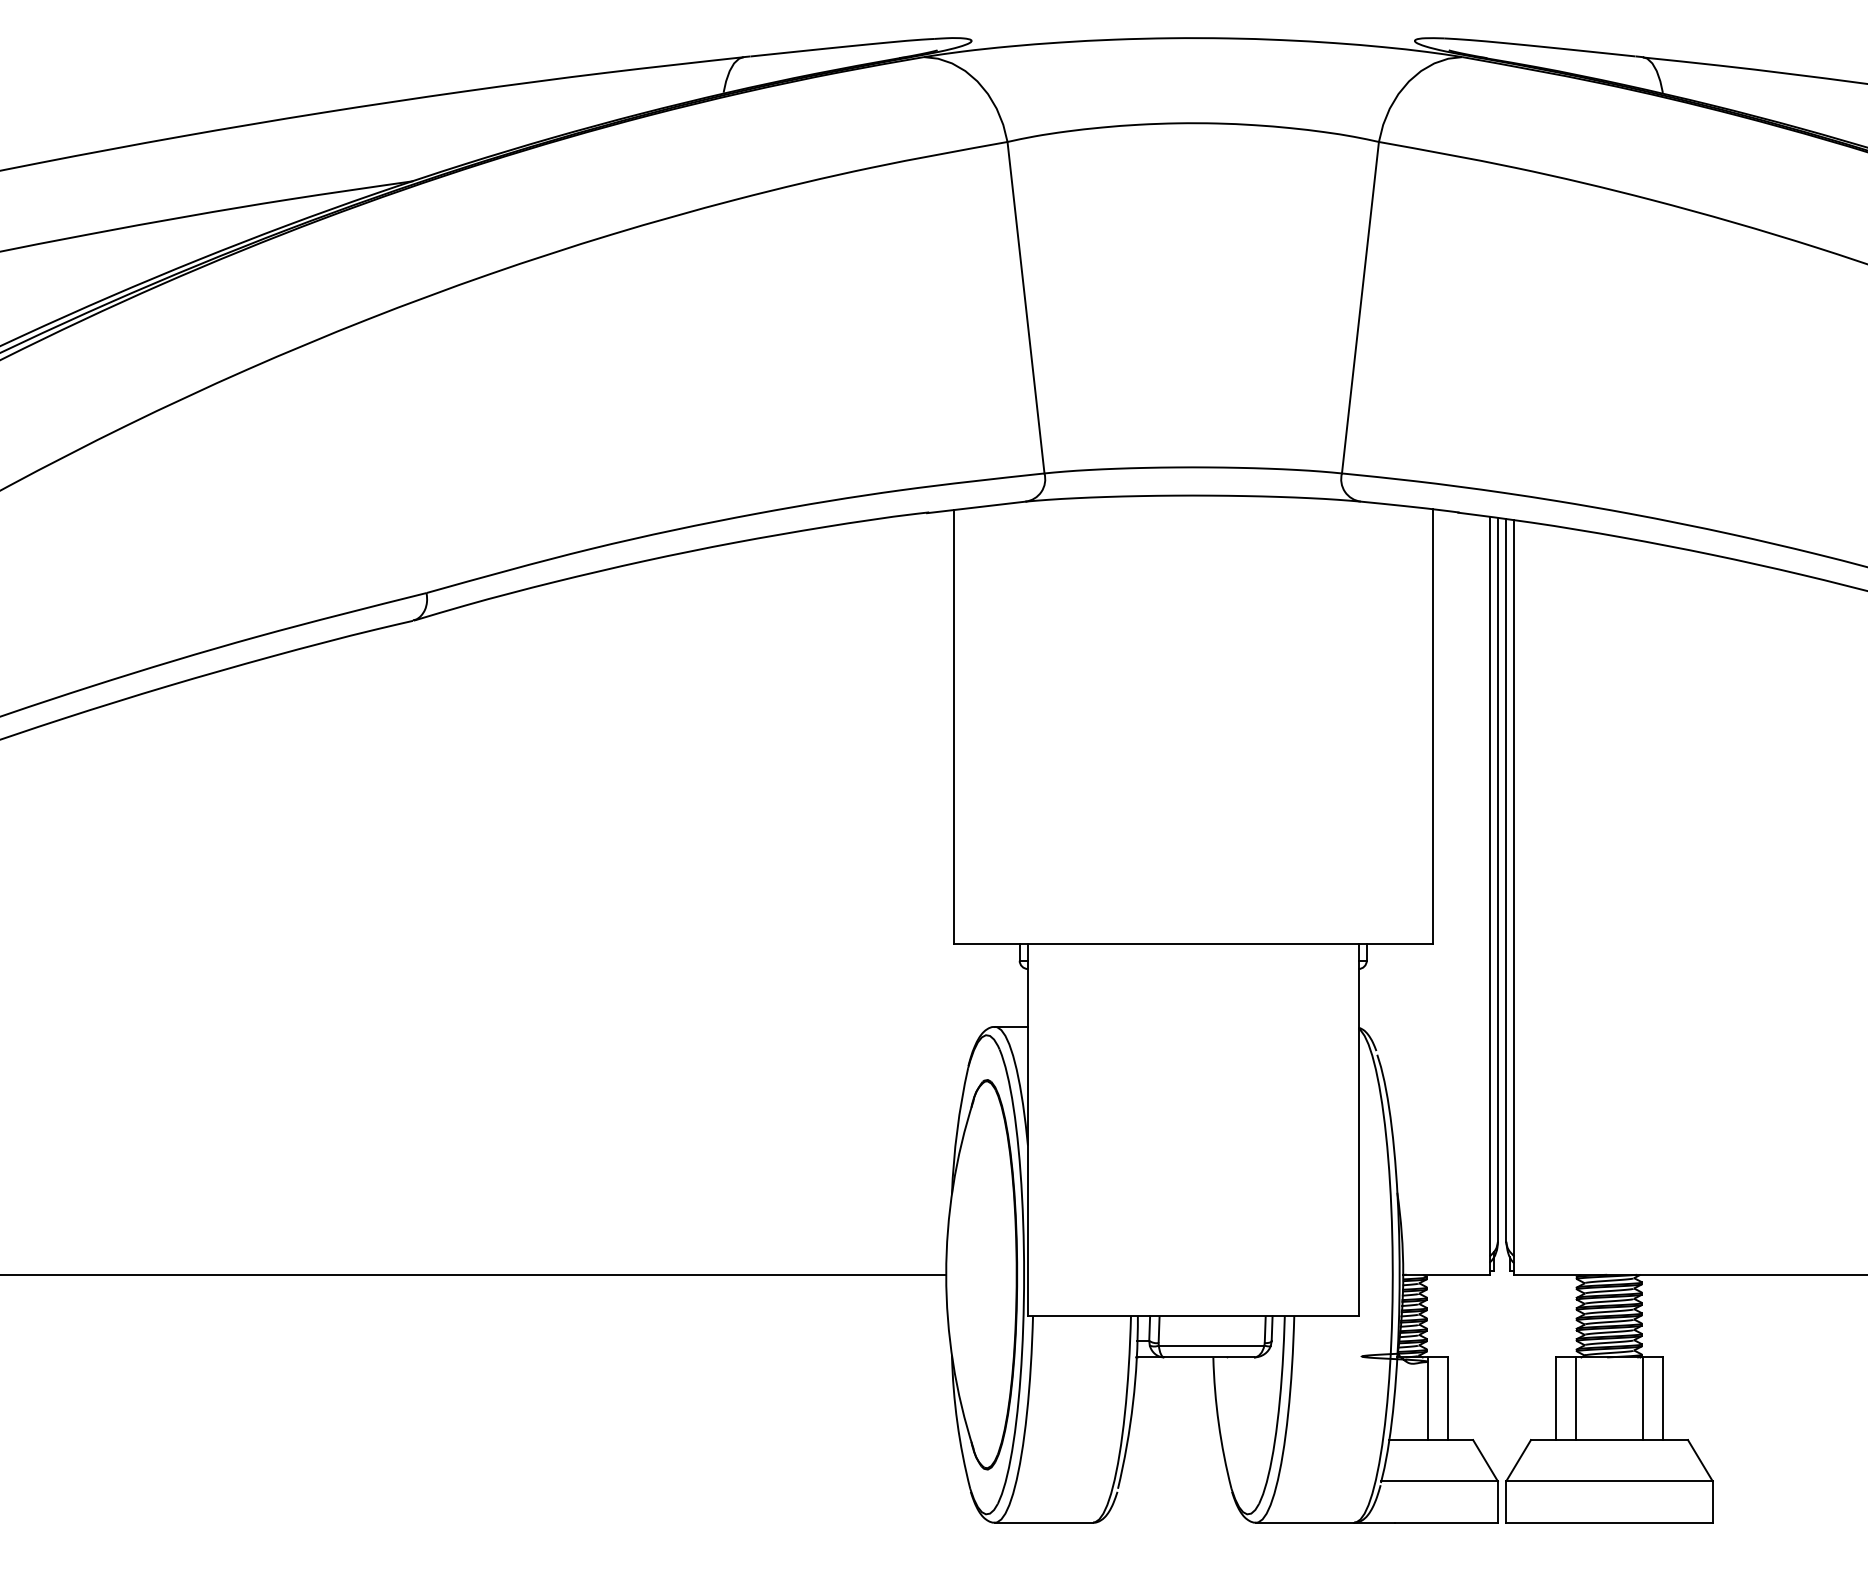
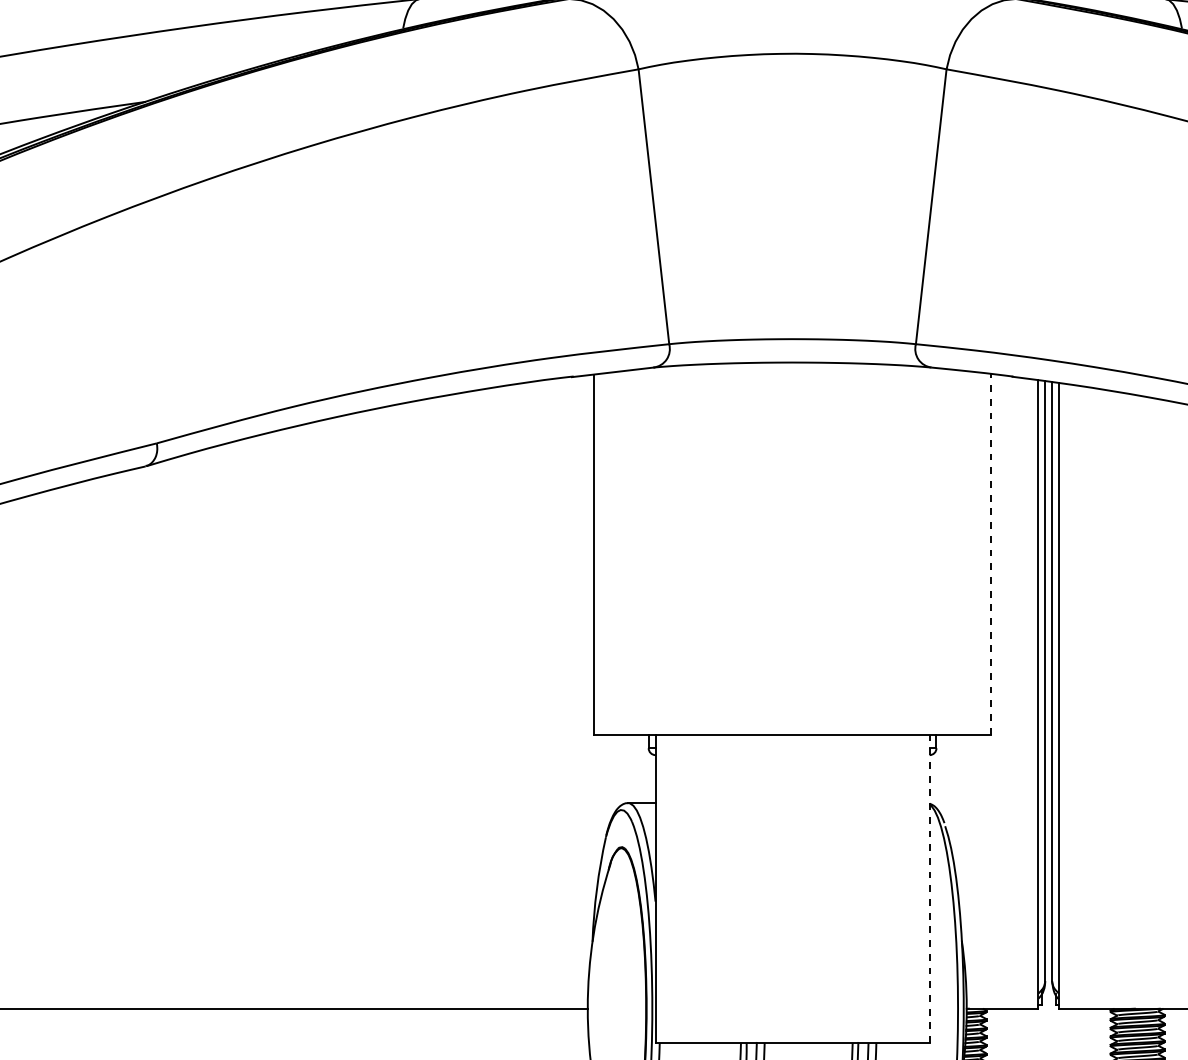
line: (1432, 726) -> (990, 554), solid -> dashed
line: (1358, 1130) -> (929, 889), solid -> dashed

